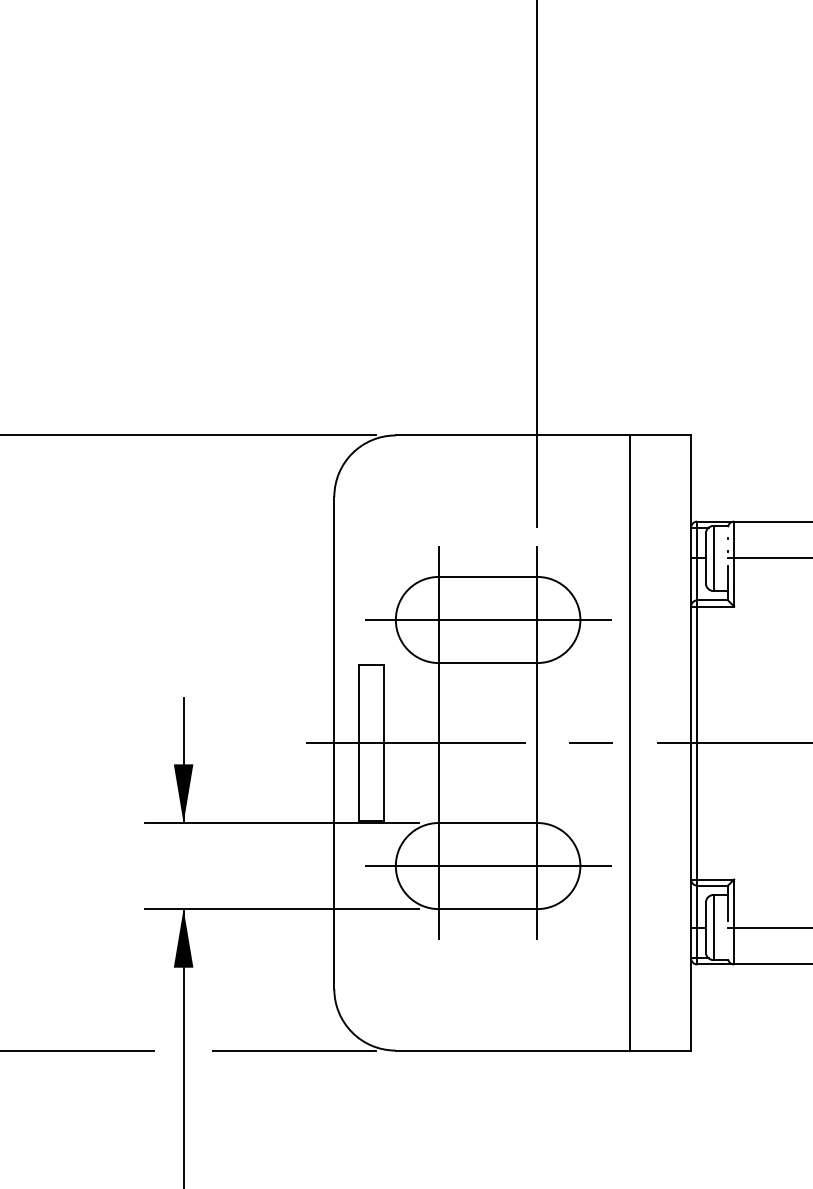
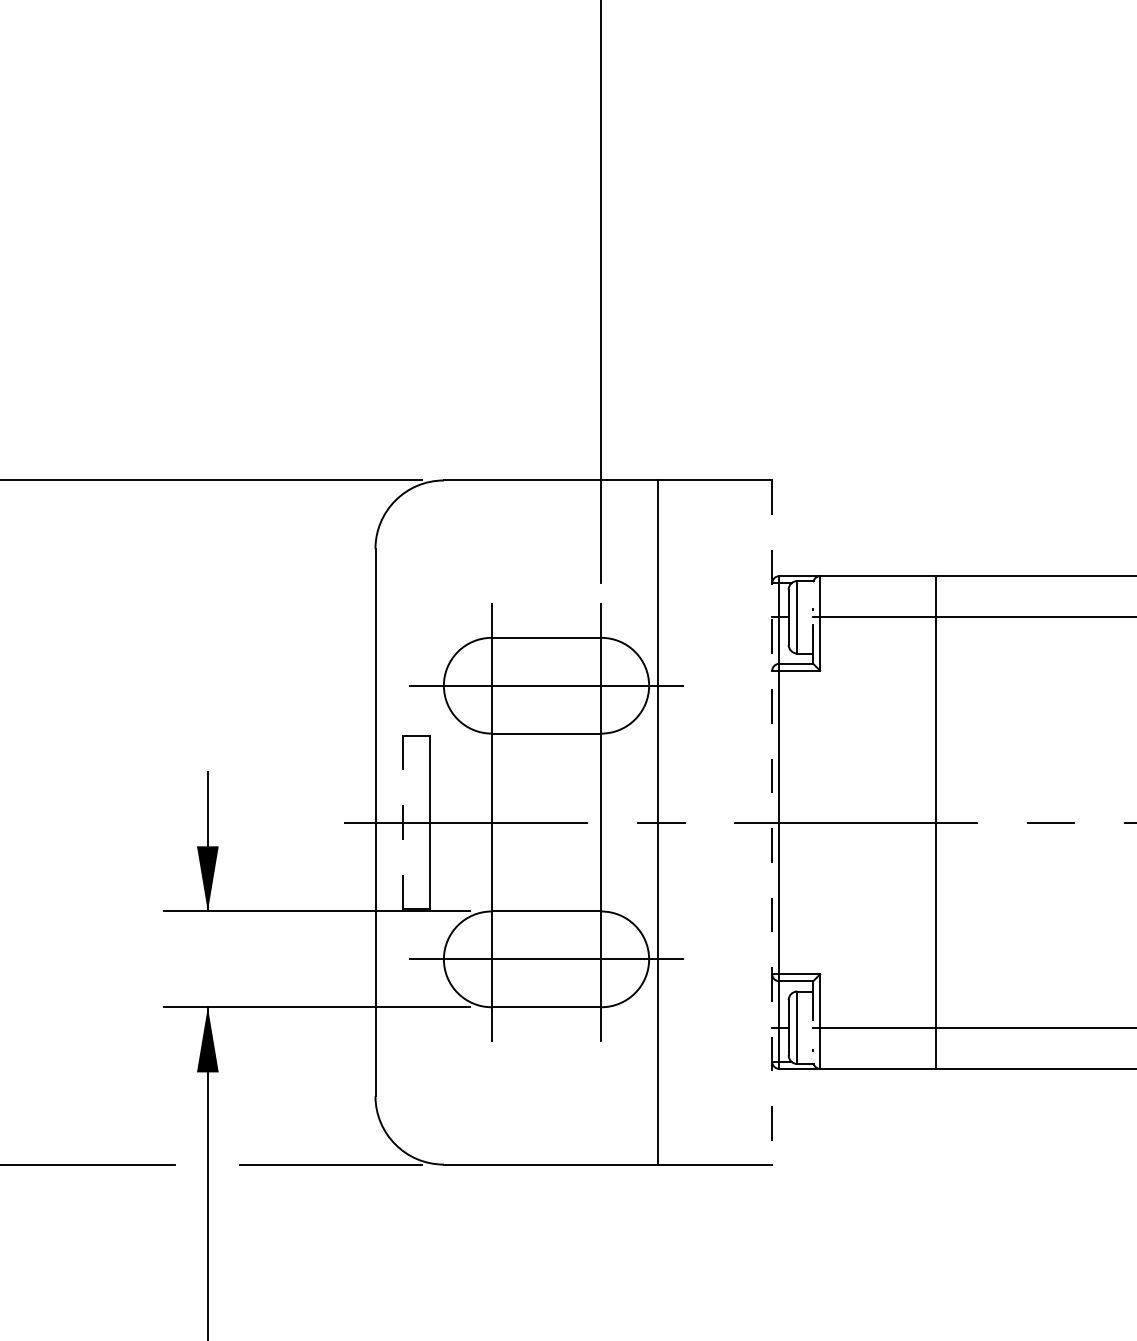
line: (358, 742) -> (402, 822), solid -> dashed
line: (629, 742) -> (657, 822), moved
line: (691, 743) -> (772, 823), solid -> dashed

